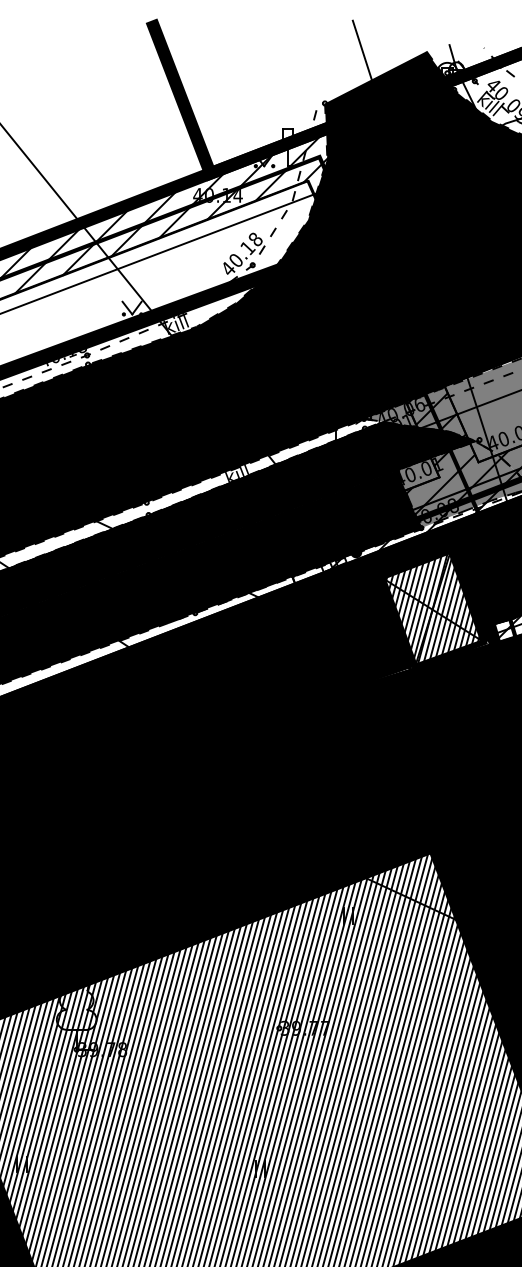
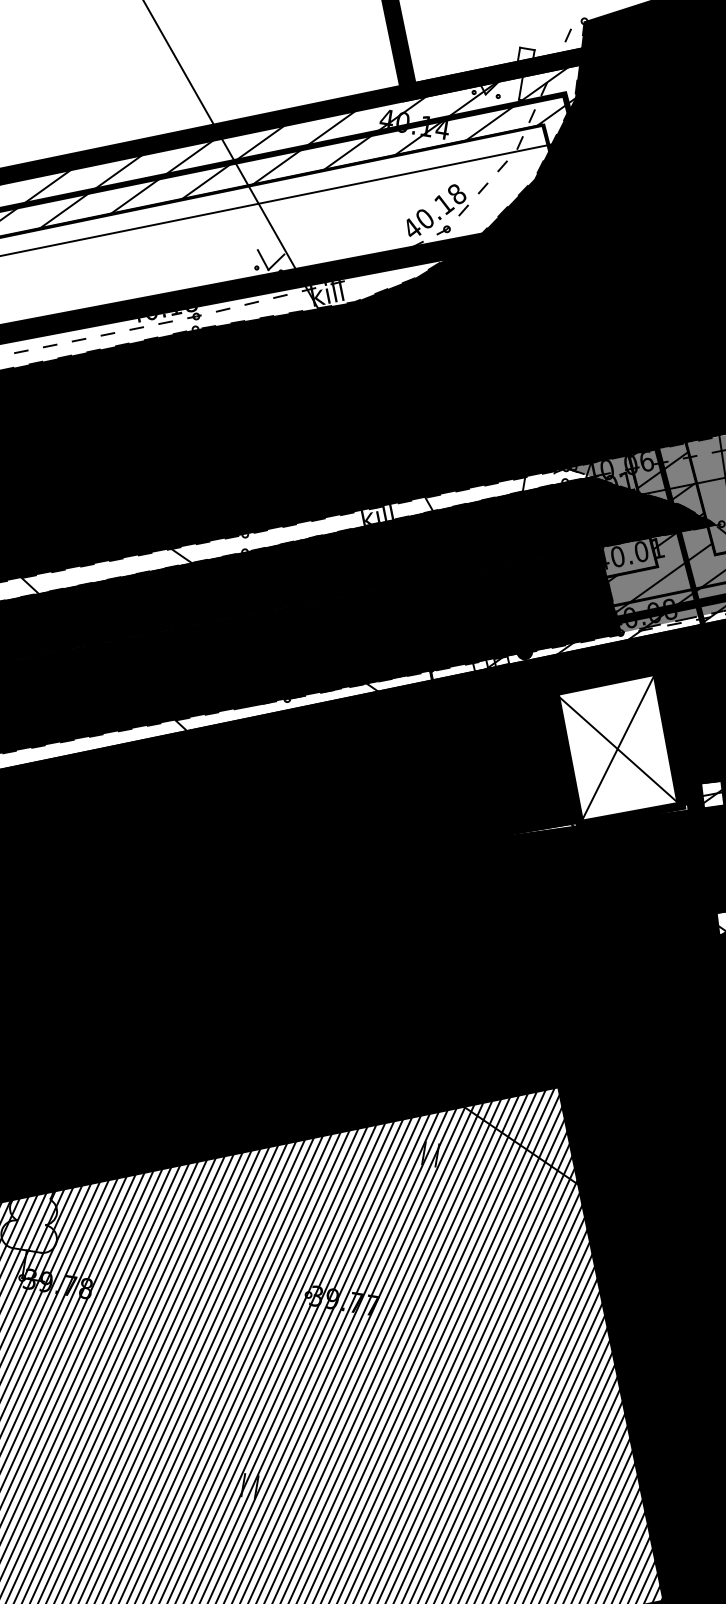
hatch: (434, 608) -> (620, 747), removed

